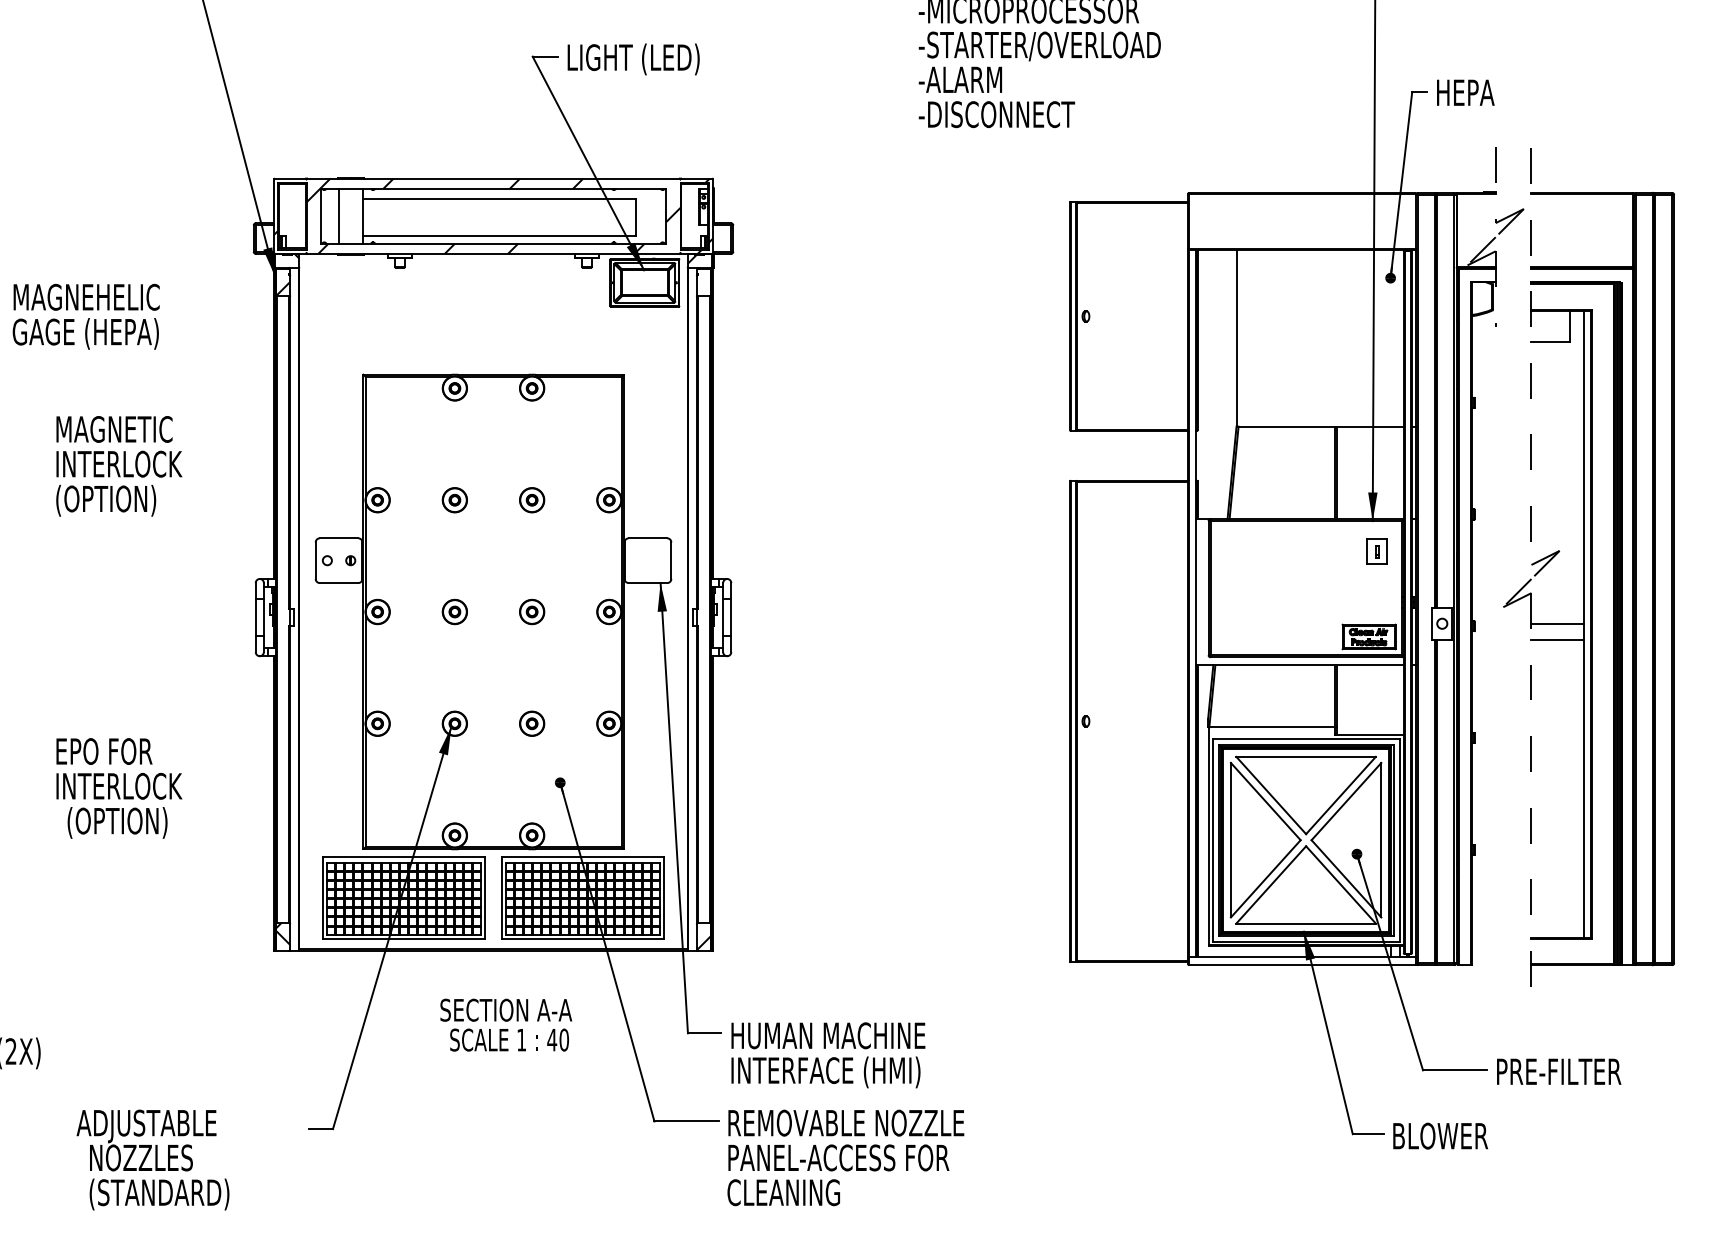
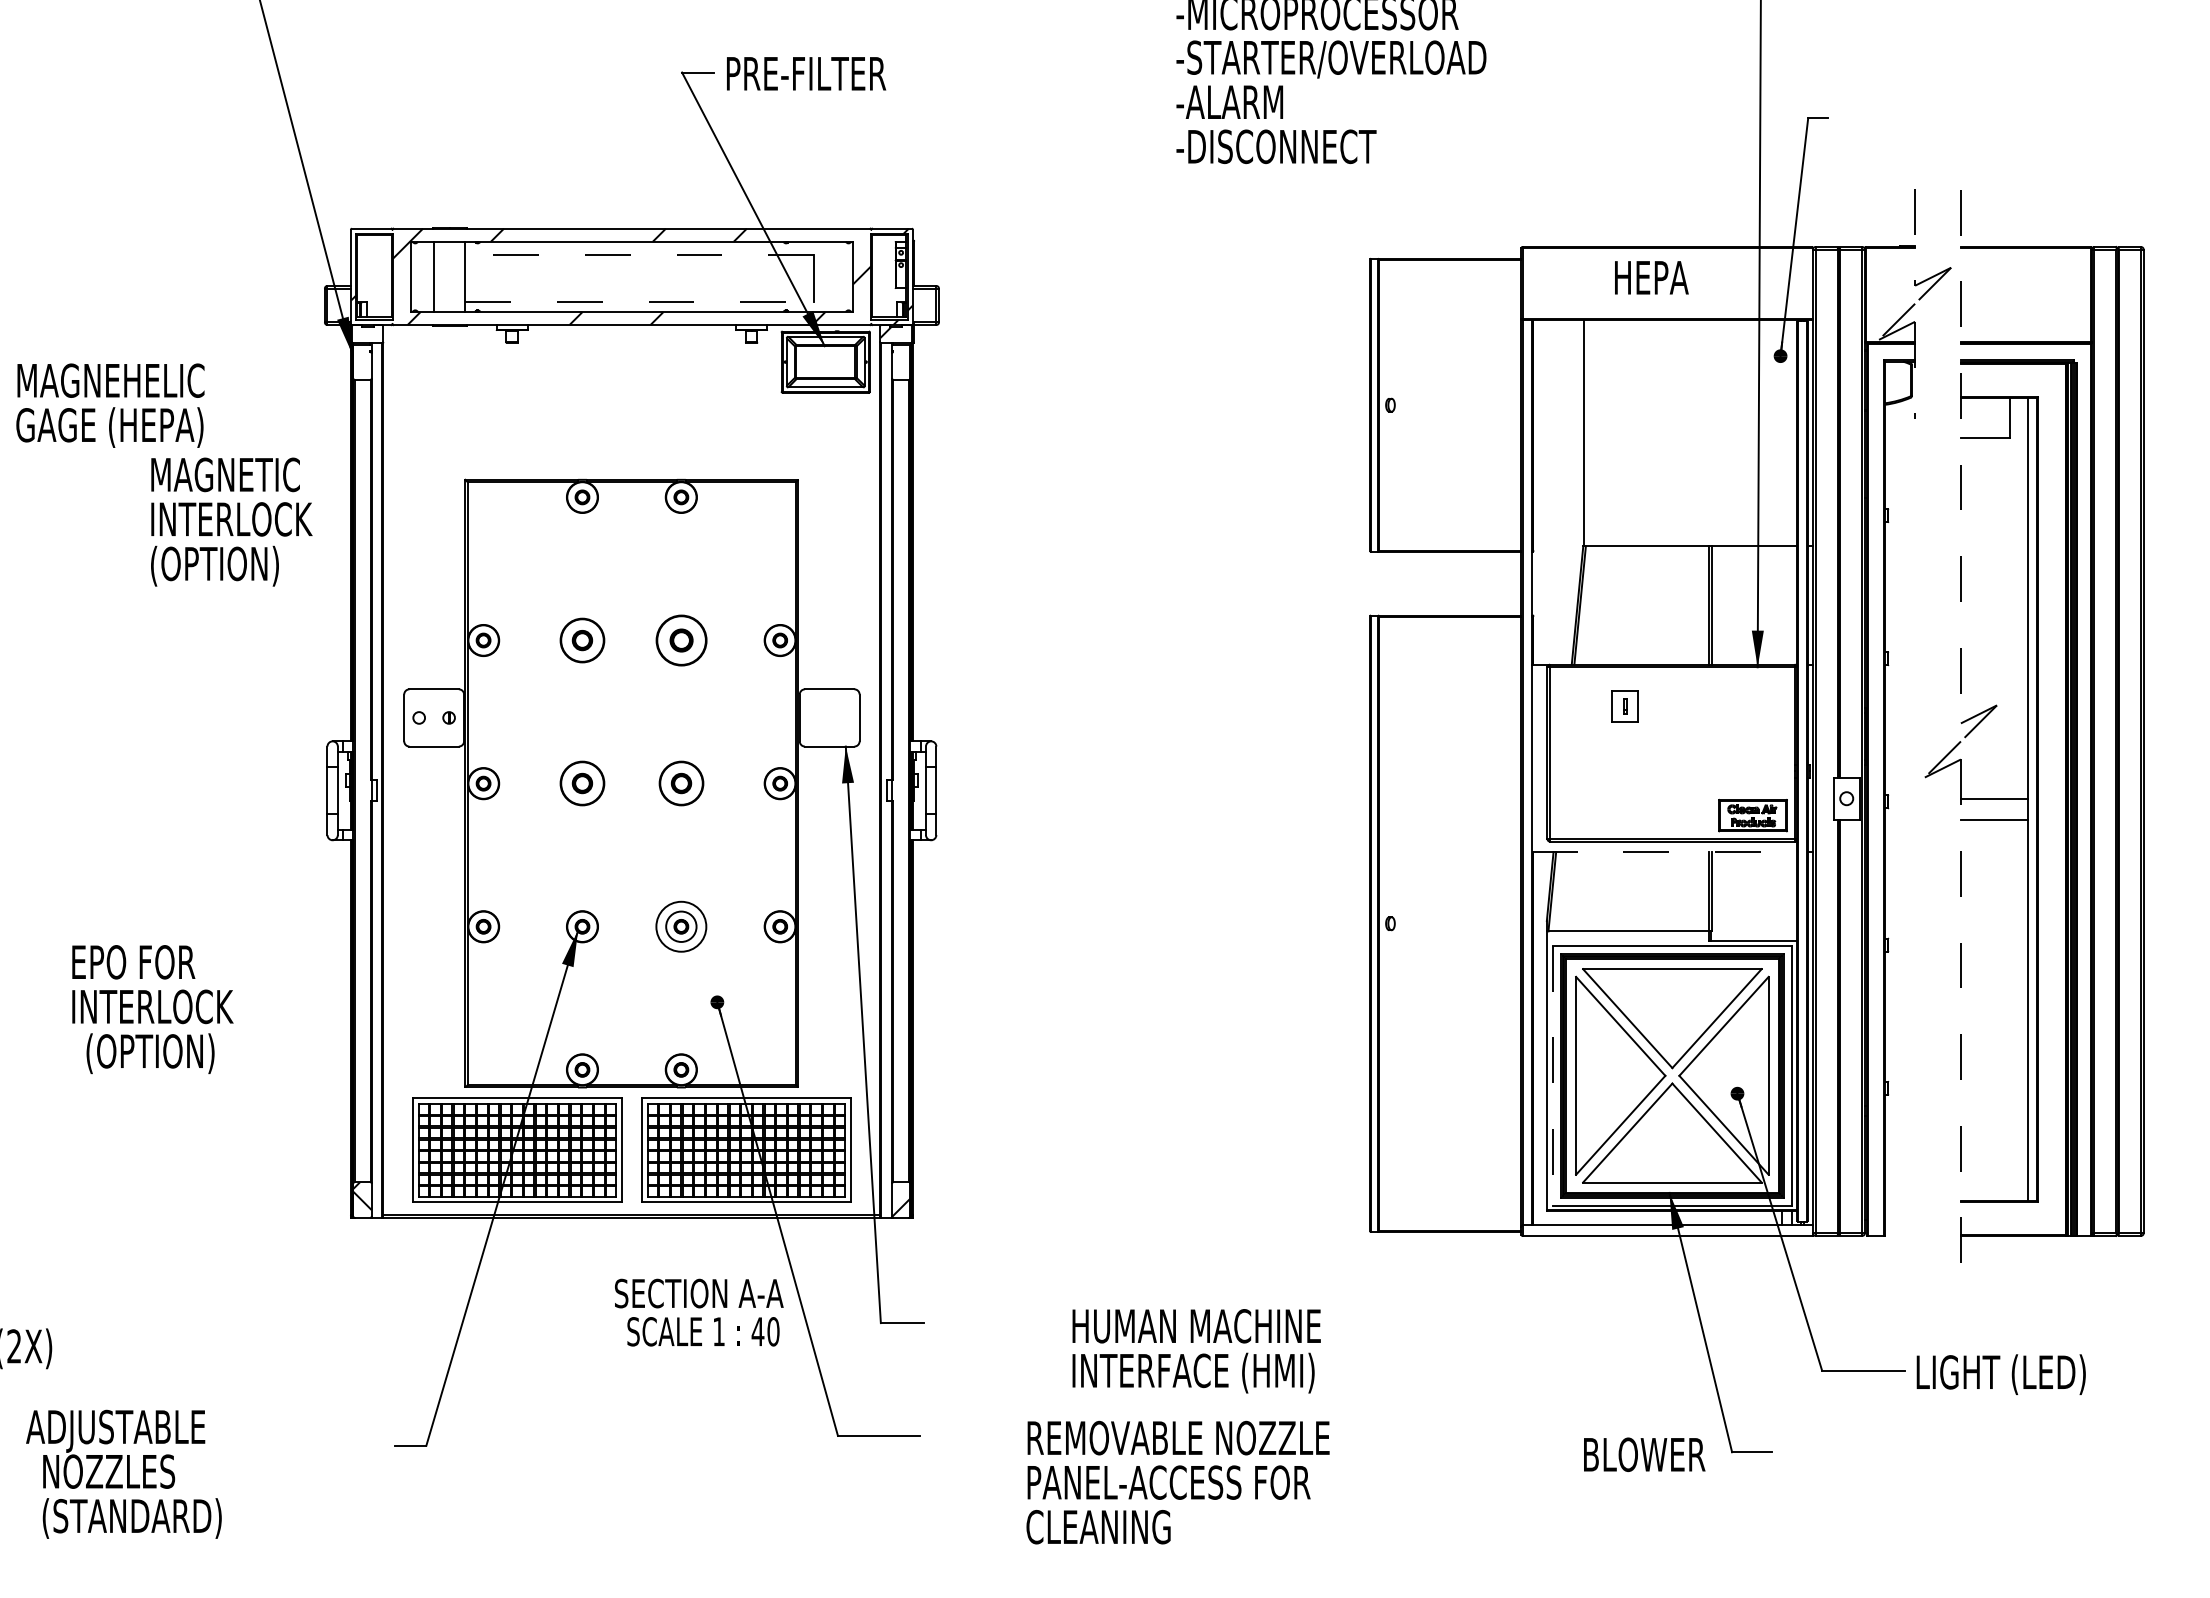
text: (634, 58) -> (812, 75), LIGHT (LED) -> PRE-FILTER
text: (1465, 92) -> (1651, 277), moved
line: (499, 198) -> (639, 254), solid -> dashed
line: (500, 235) -> (640, 301), solid -> dashed
hatch: (287, 275) -> (368, 352), removed
text: (119, 465) -> (231, 521), moved
part: (454, 500) -> (582, 640), size x1.4
part: (531, 500) -> (680, 640), size x1.6
part: (1376, 551) -> (1624, 706), moved
part: (454, 611) -> (582, 783), size x1.4
part: (531, 611) -> (680, 783), size x1.4
line: (1299, 665) -> (1664, 852), solid -> dashed
circle: (531, 723) -> (680, 926), size x1.6
line: (1212, 840) -> (1552, 1076), solid -> dashed
text: (506, 1025) -> (699, 1312), moved
text: (828, 1055) -> (1196, 1351), moved
text: (1563, 1073) -> (2002, 1374), PRE-FILTER -> LIGHT (LED)
text: (1440, 1135) -> (1644, 1454), moved
text: (845, 1157) -> (1177, 1482), moved
text: (152, 1159) -> (123, 1473), moved

